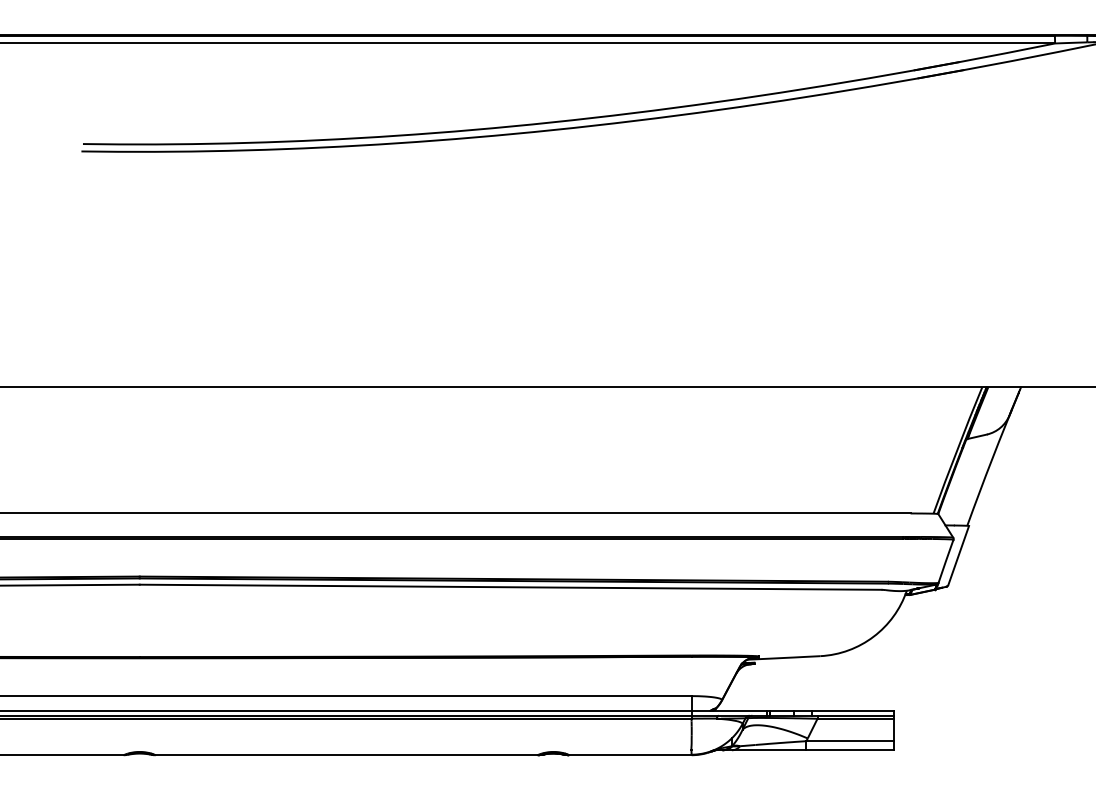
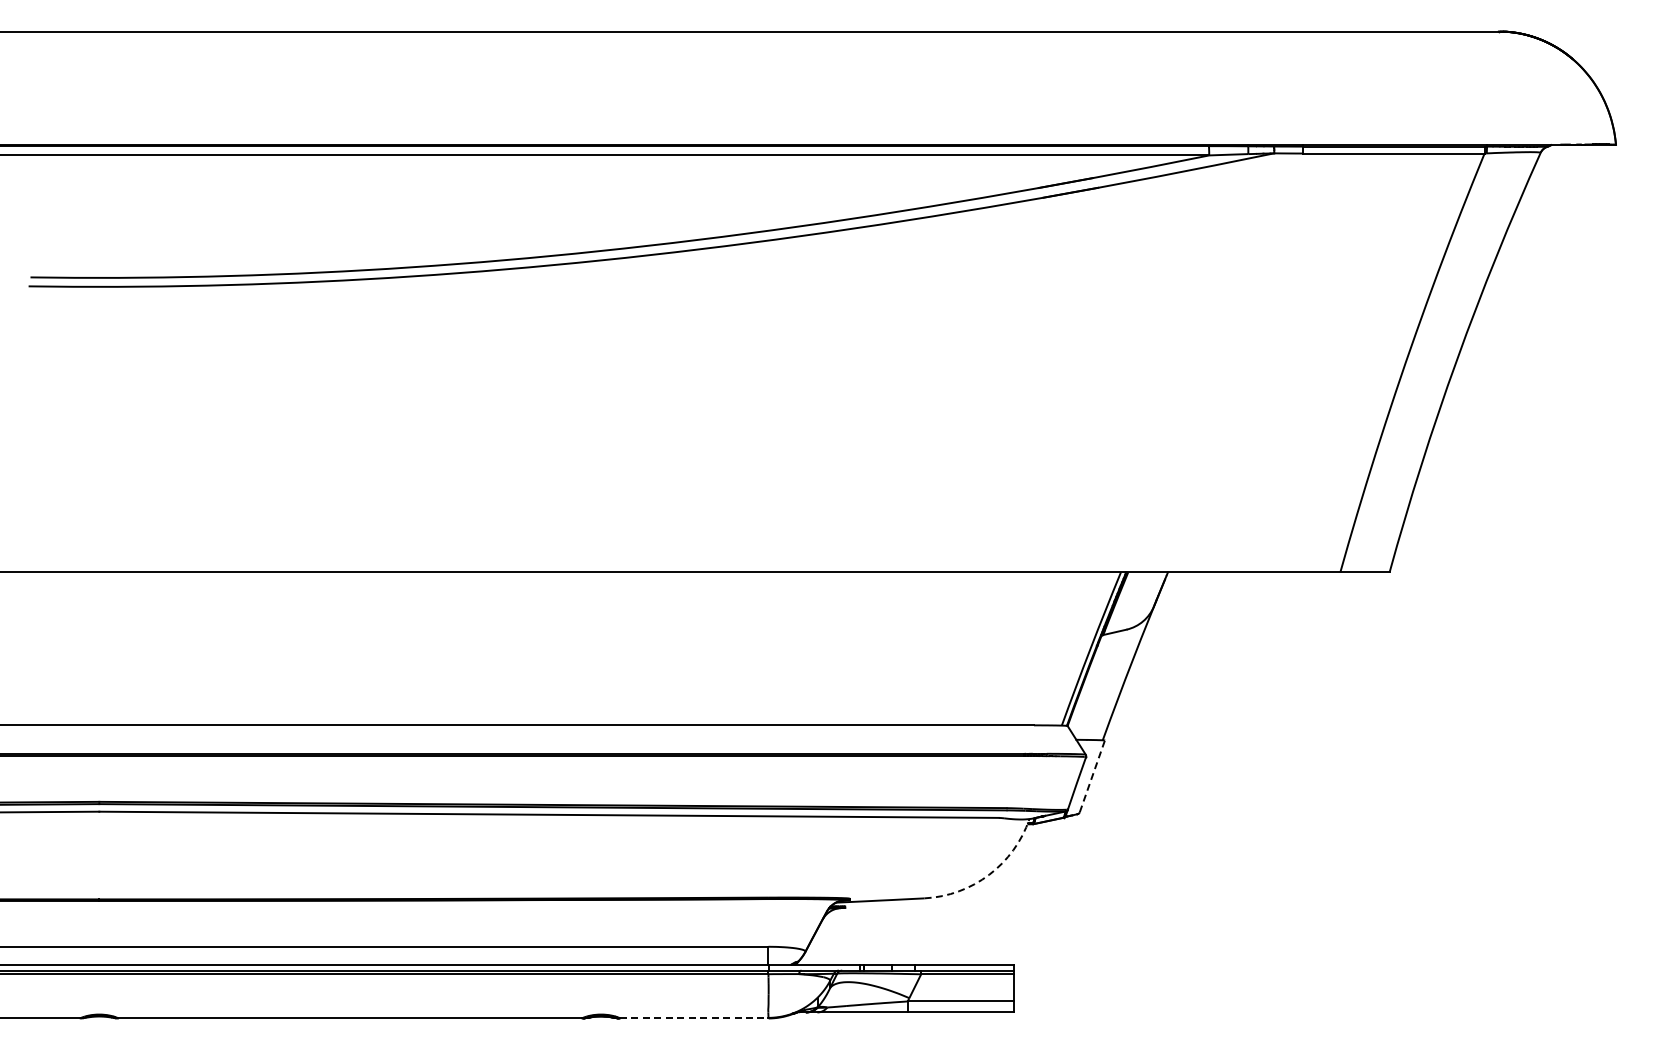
line: (958, 555) -> (1092, 776), solid -> dashed
arc: (873, 636) -> (989, 874), solid -> dashed
line: (630, 755) -> (694, 1018), solid -> dashed

